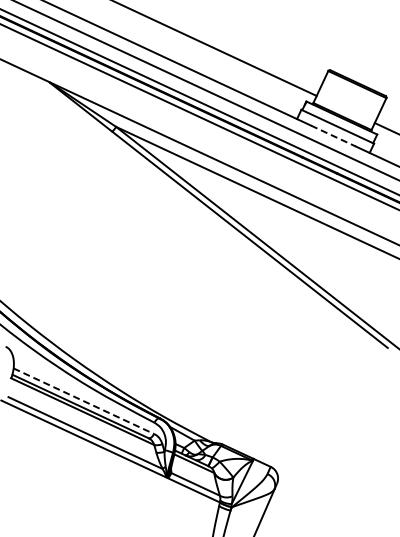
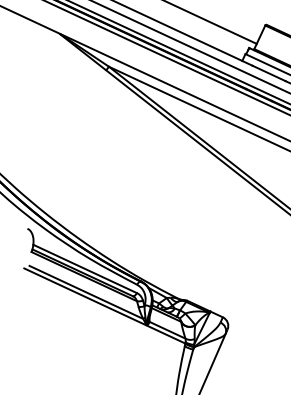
line: (333, 136) -> (269, 73), dashed -> solid
line: (83, 401) -> (84, 269), dashed -> solid

